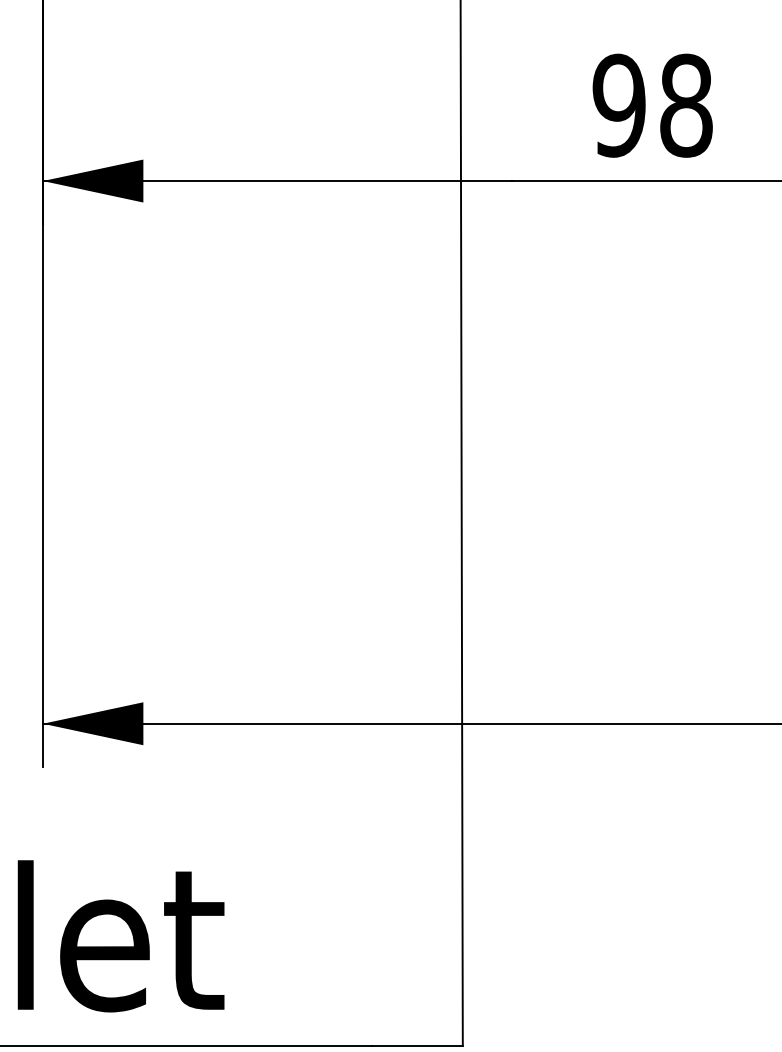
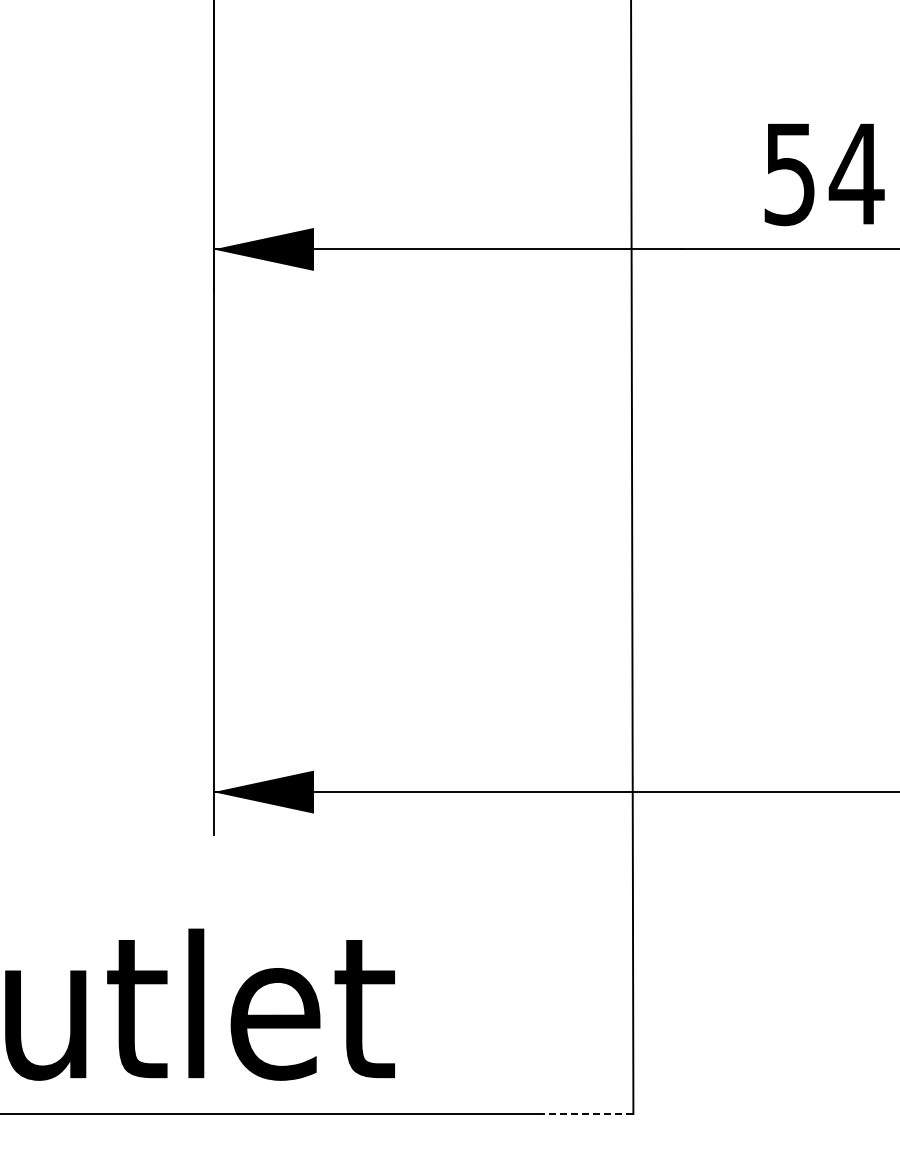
text: (652, 106) -> (823, 174), 98 -> 54
line: (416, 1045) -> (587, 1113), solid -> dashed

